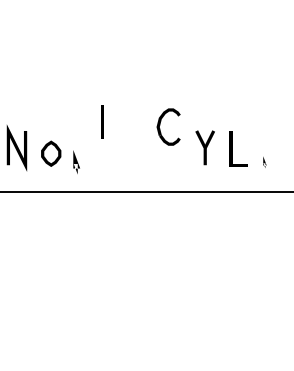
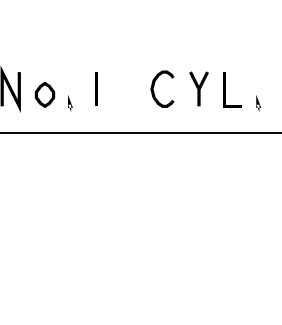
line: (102, 121) -> (96, 88), moved
part: (160, 125) -> (154, 87), moved
part: (76, 162) -> (70, 103), size x0.71
part: (264, 162) -> (258, 103), size x1.43

